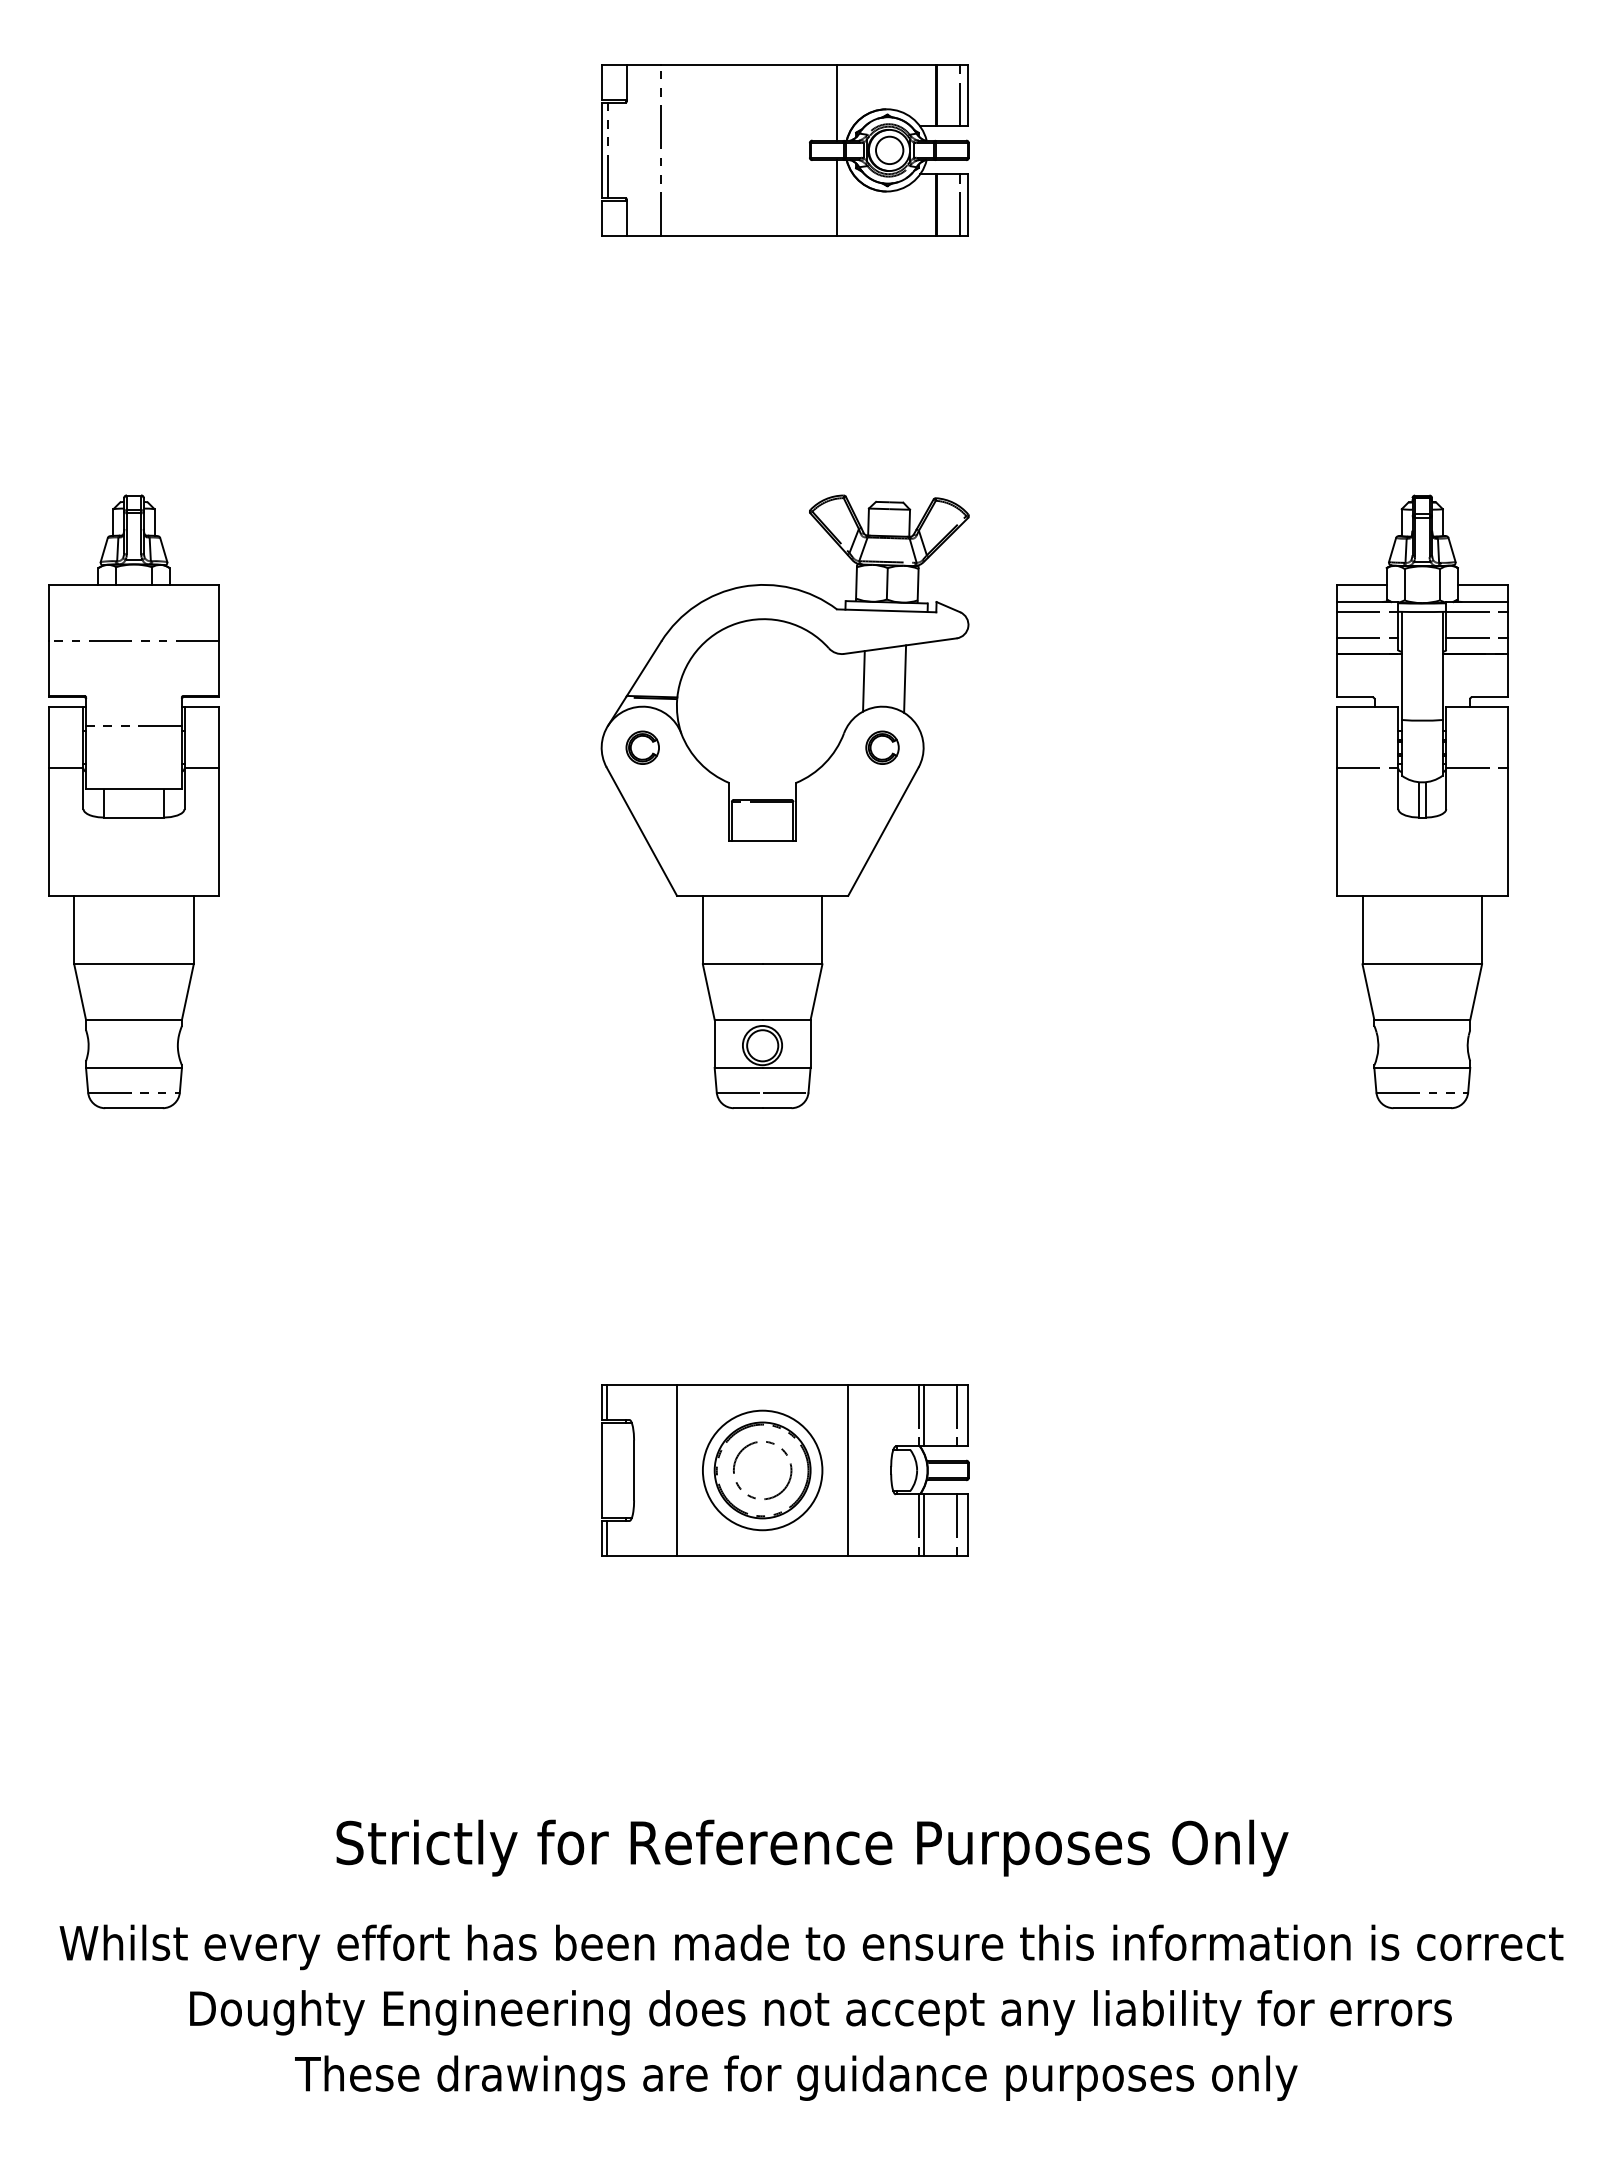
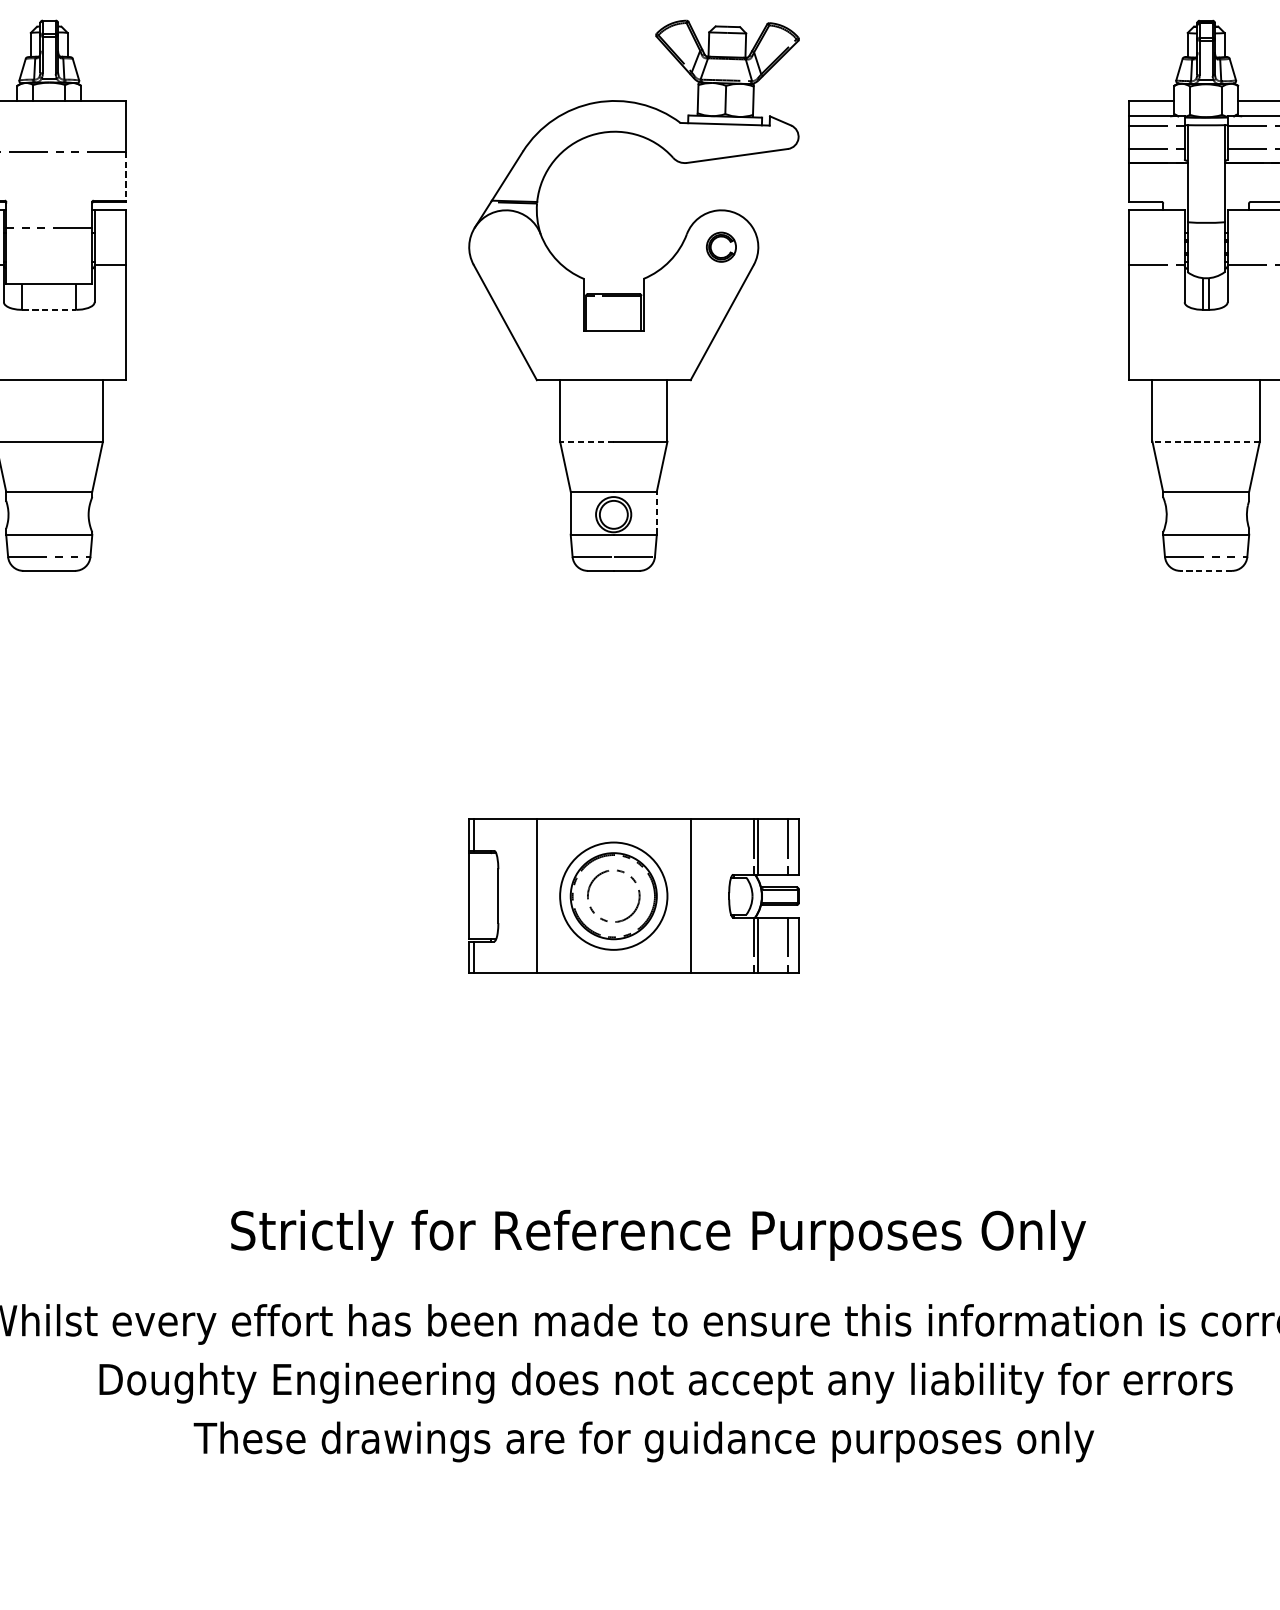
line: (219, 669) -> (126, 176), solid -> dashed
line: (905, 678) -> (742, 185), removed
line: (863, 681) -> (704, 187), removed
part: (642, 747) -> (505, 246), removed
line: (134, 817) -> (49, 309), solid -> dashed
line: (732, 964) -> (586, 441), solid -> dashed
line: (1422, 964) -> (1206, 441), solid -> dashed
line: (810, 1043) -> (656, 512), solid -> dashed
line: (1422, 1108) -> (1206, 571), solid -> dashed

